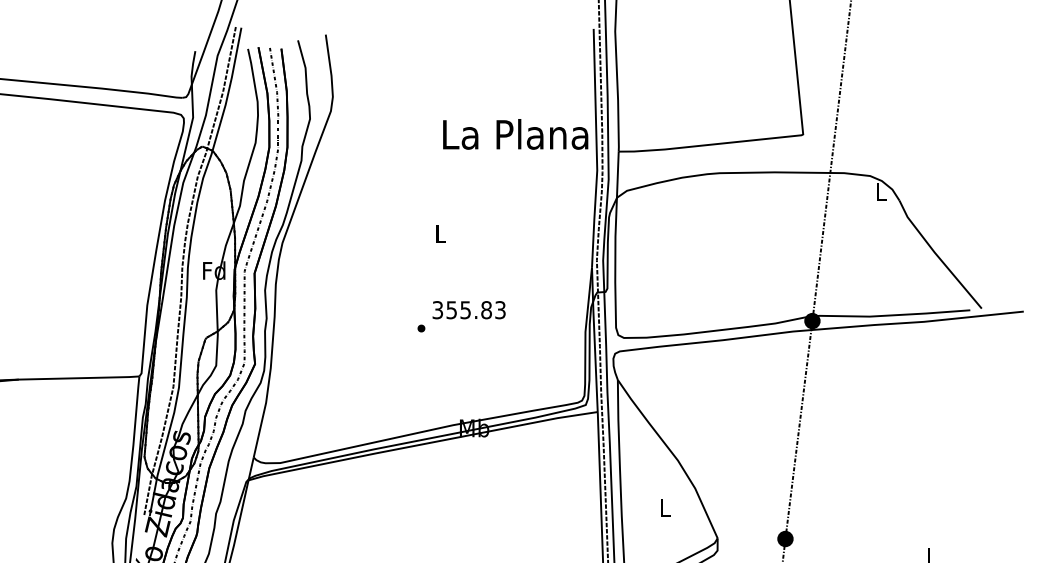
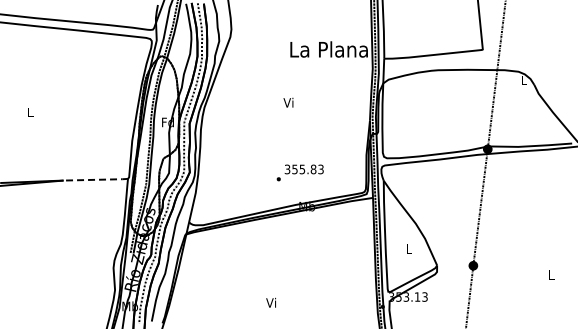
text: (439, 233) -> (288, 102), L -> Vi
text: (460, 315) -> (299, 172), moved
line: (80, 377) -> (96, 179), solid -> dashed

